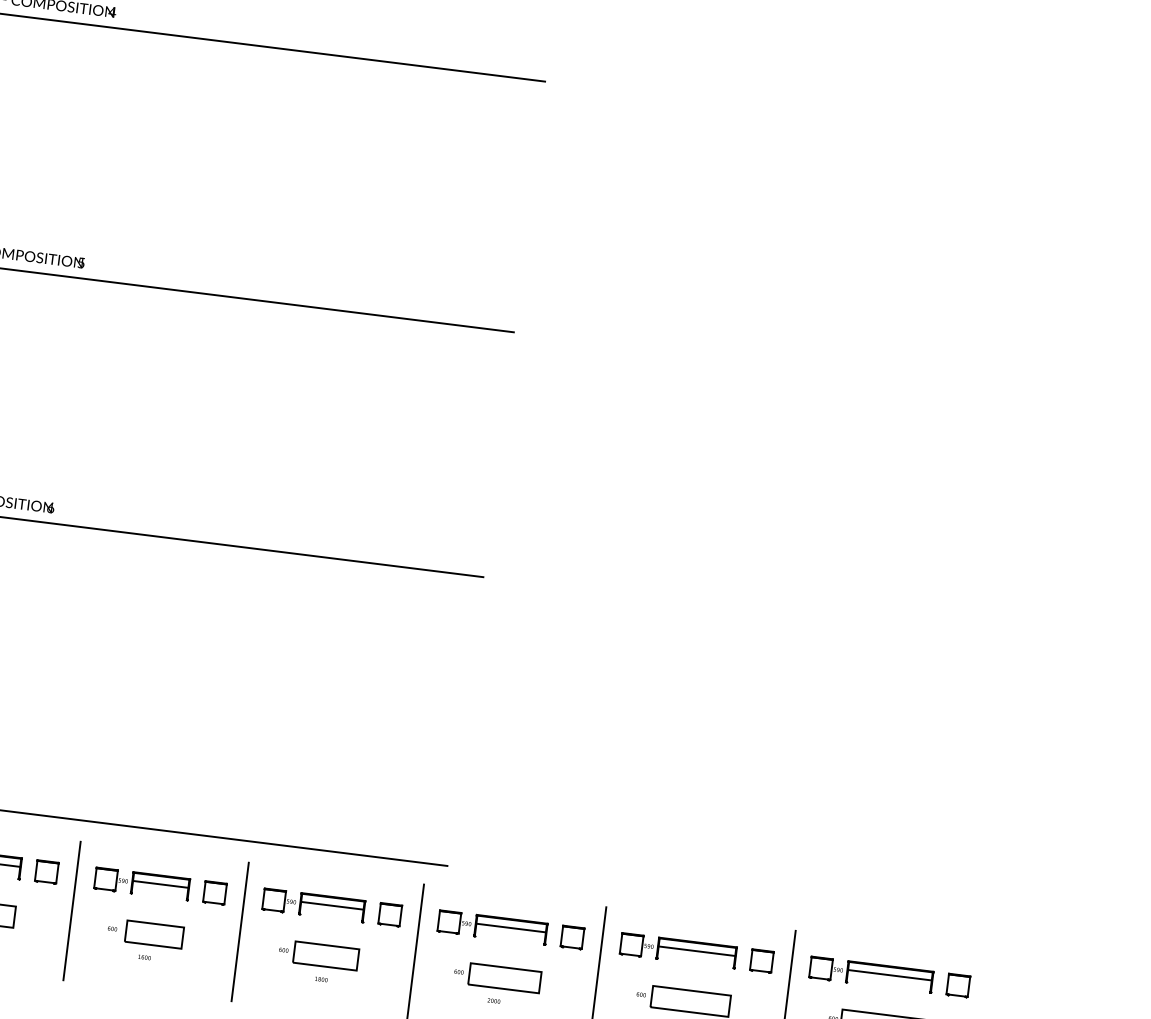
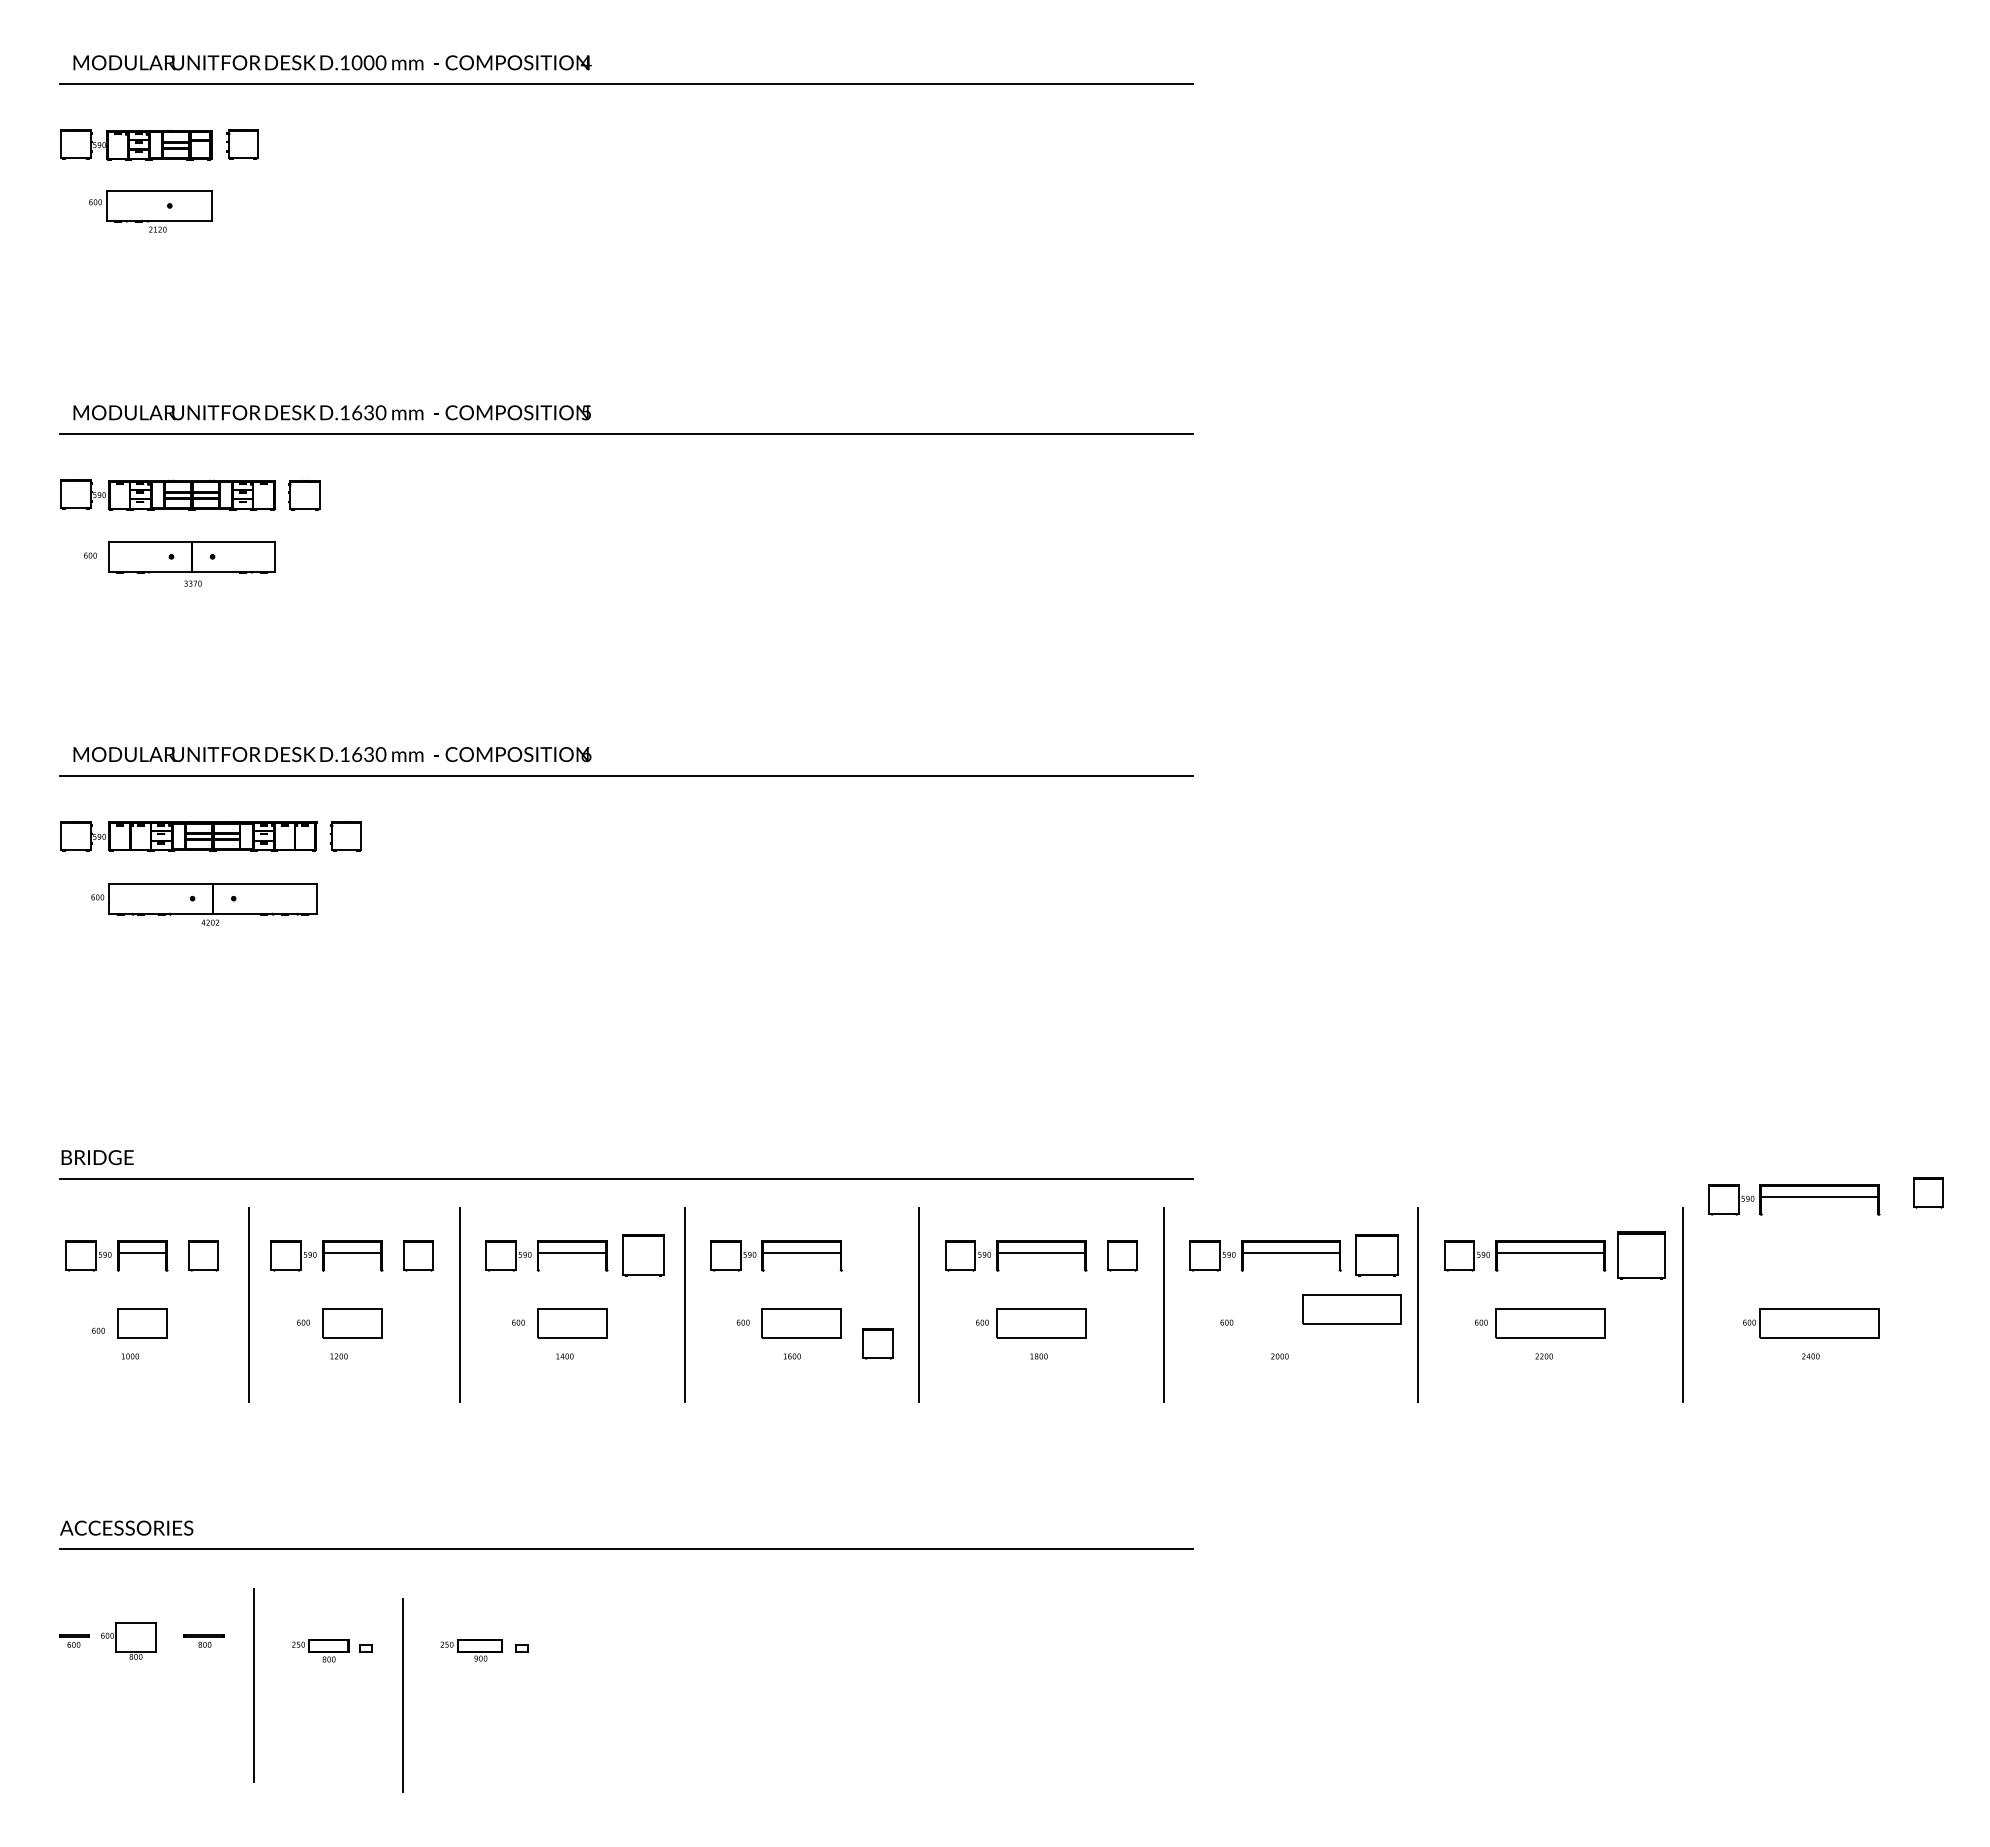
part: (46, 871) -> (642, 1255), size x1.4
part: (214, 892) -> (877, 1343), moved
part: (572, 937) -> (1376, 1255), size x1.4
part: (761, 960) -> (1640, 1255), size x1.6
part: (871, 974) -> (1794, 1199), moved
part: (504, 978) -> (1351, 1309), moved
part: (958, 985) -> (1928, 1192), moved

